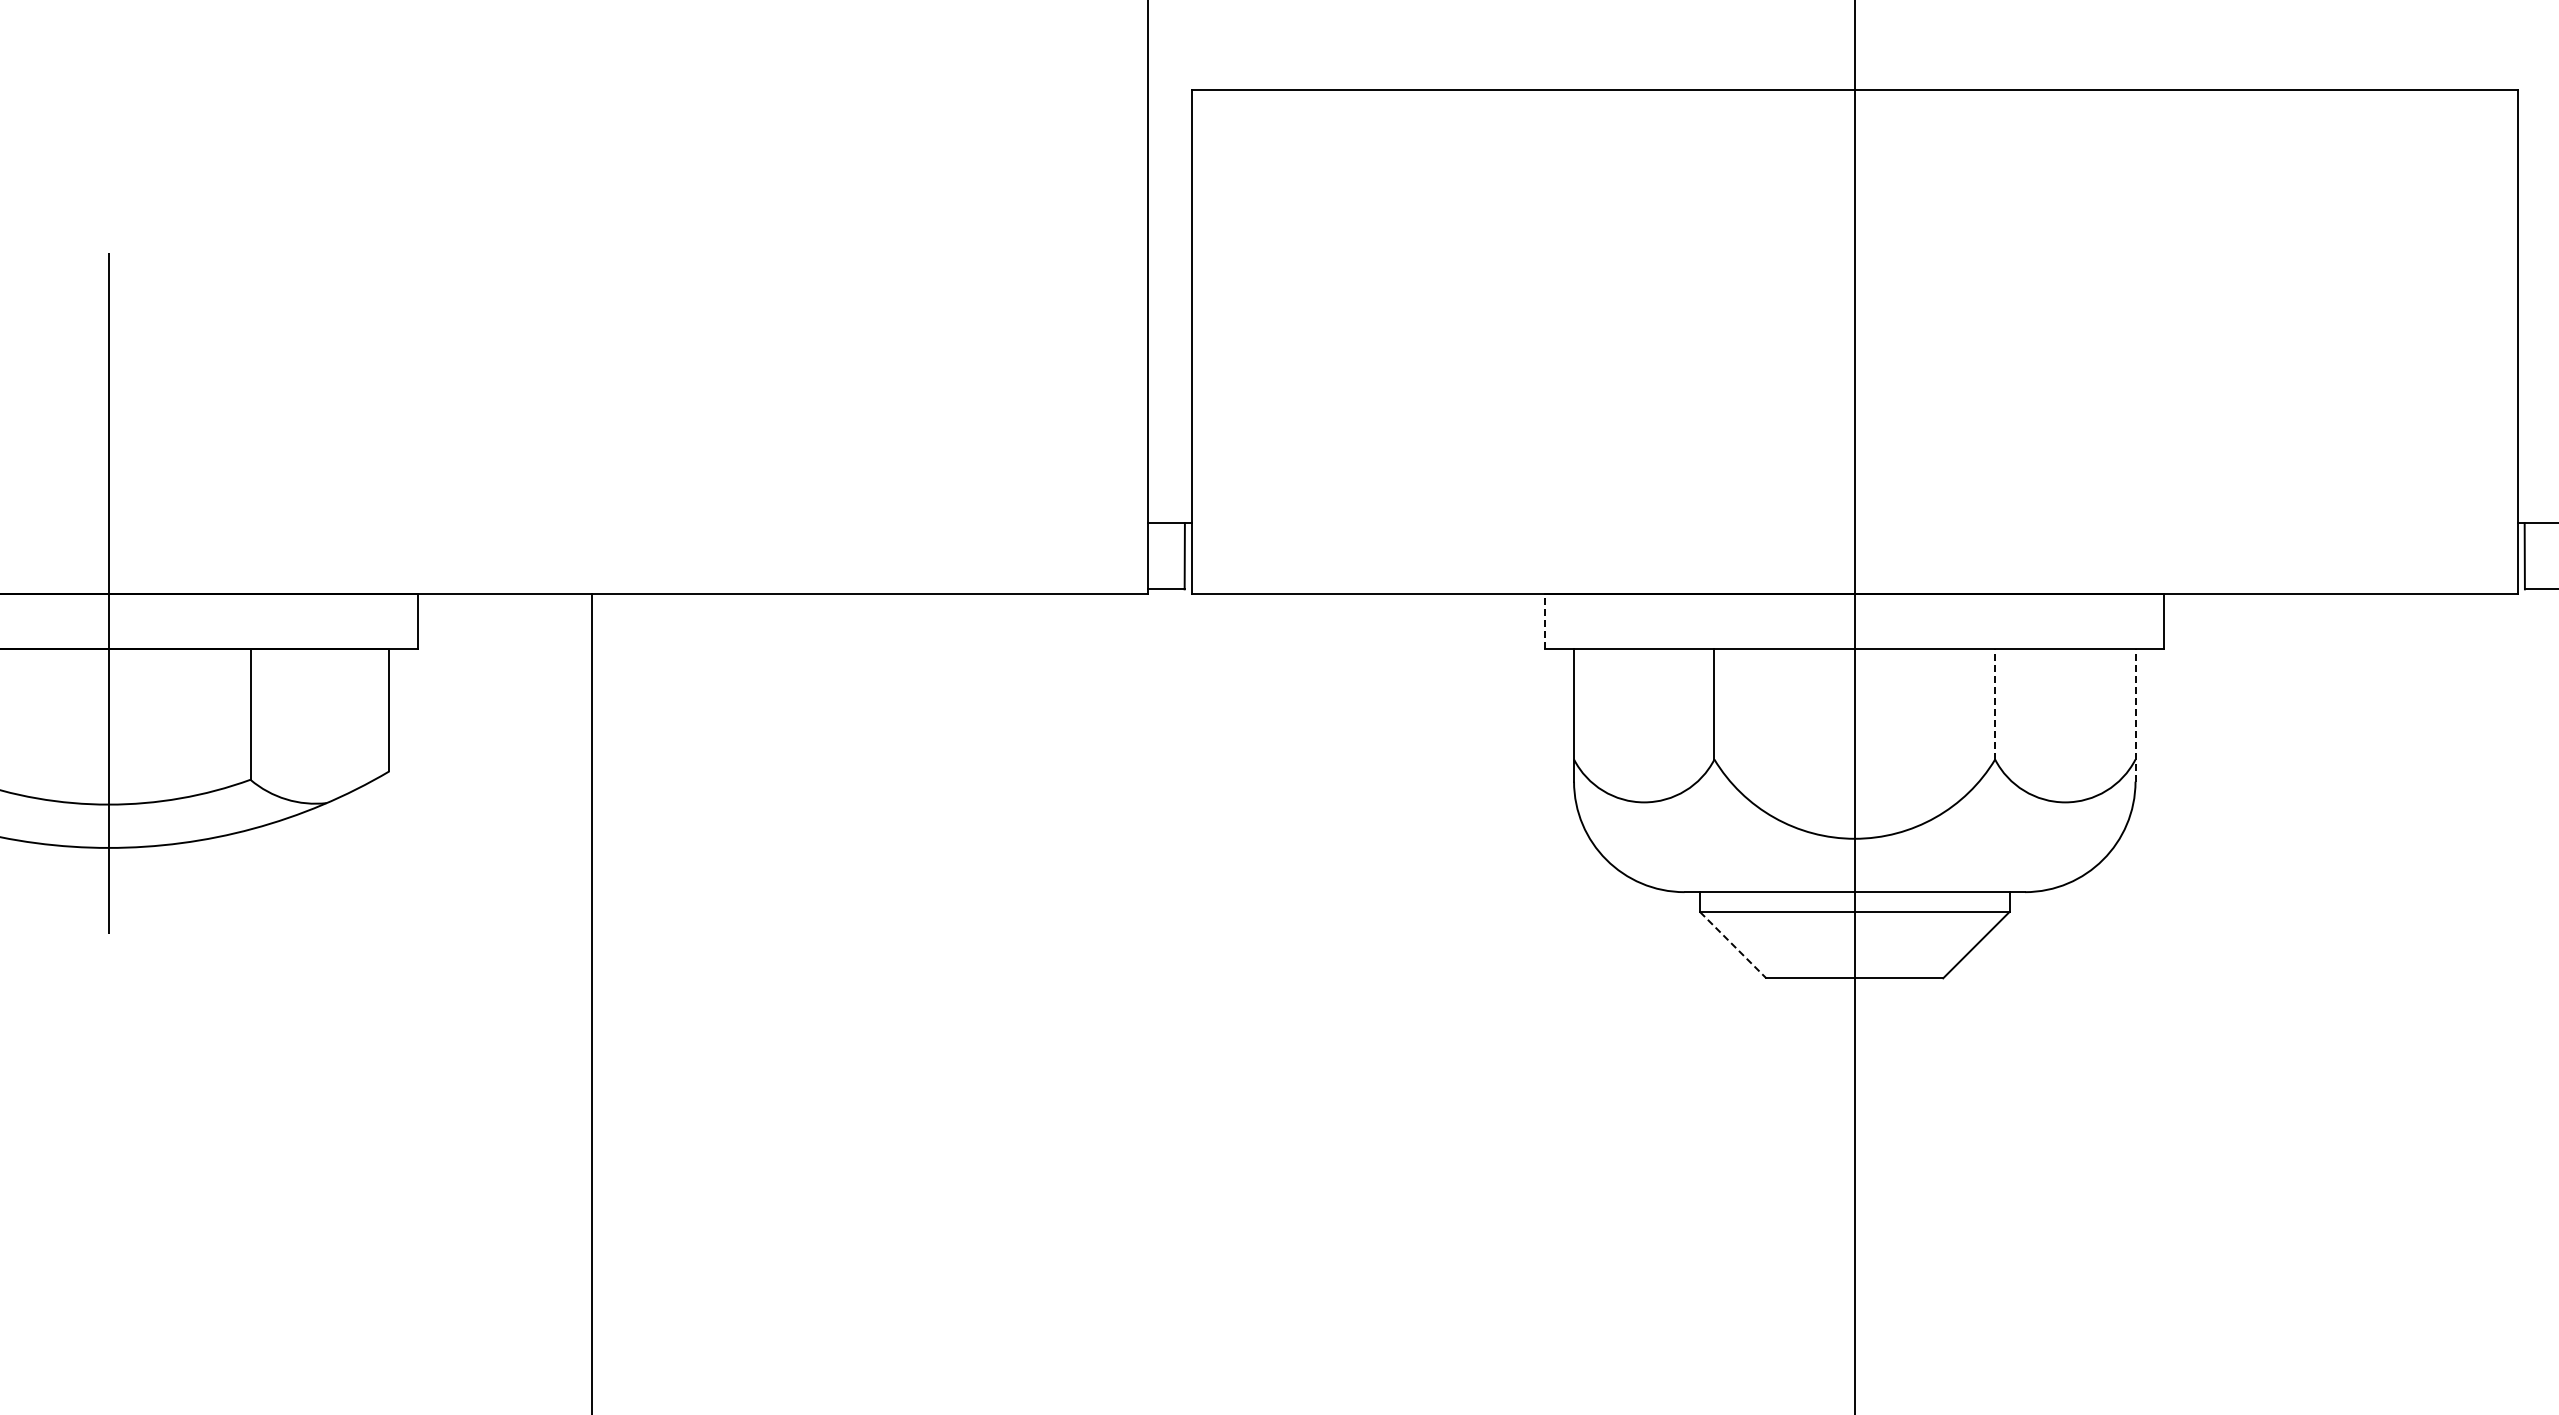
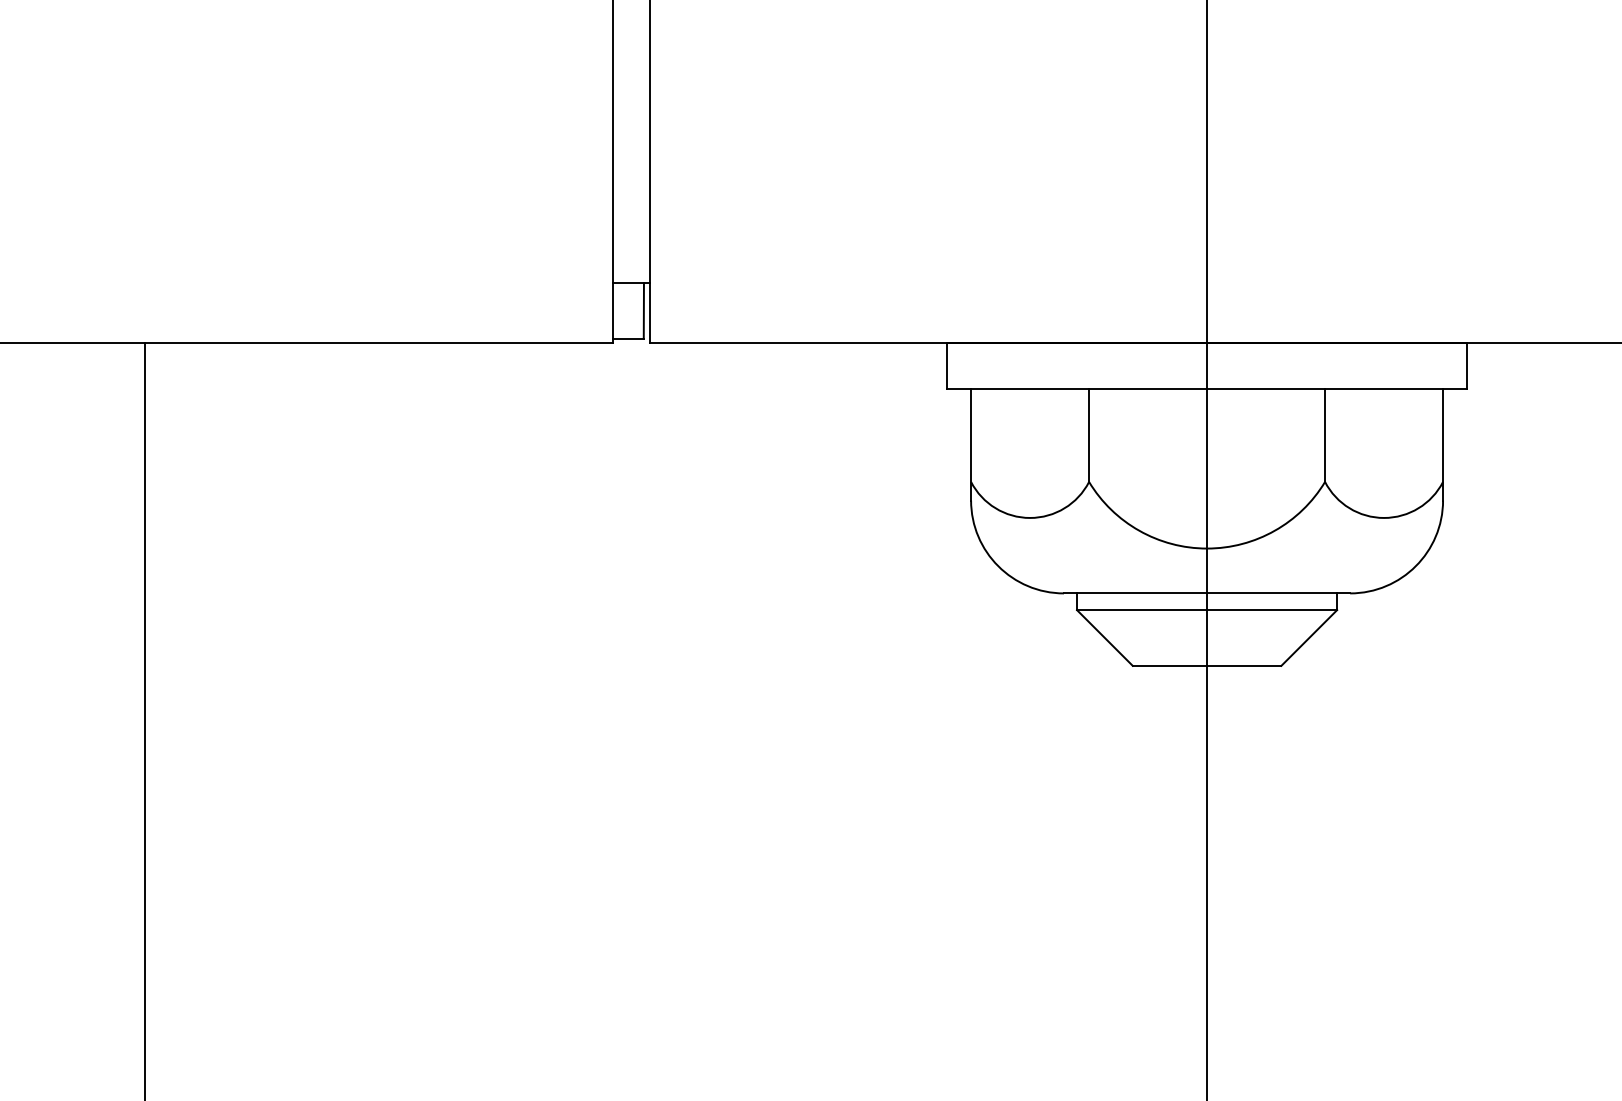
line: (1545, 621) -> (947, 365), dashed -> solid
line: (1995, 703) -> (1325, 434), dashed -> solid
line: (2135, 714) -> (1443, 444), dashed -> solid
line: (1733, 945) -> (1105, 638), dashed -> solid

